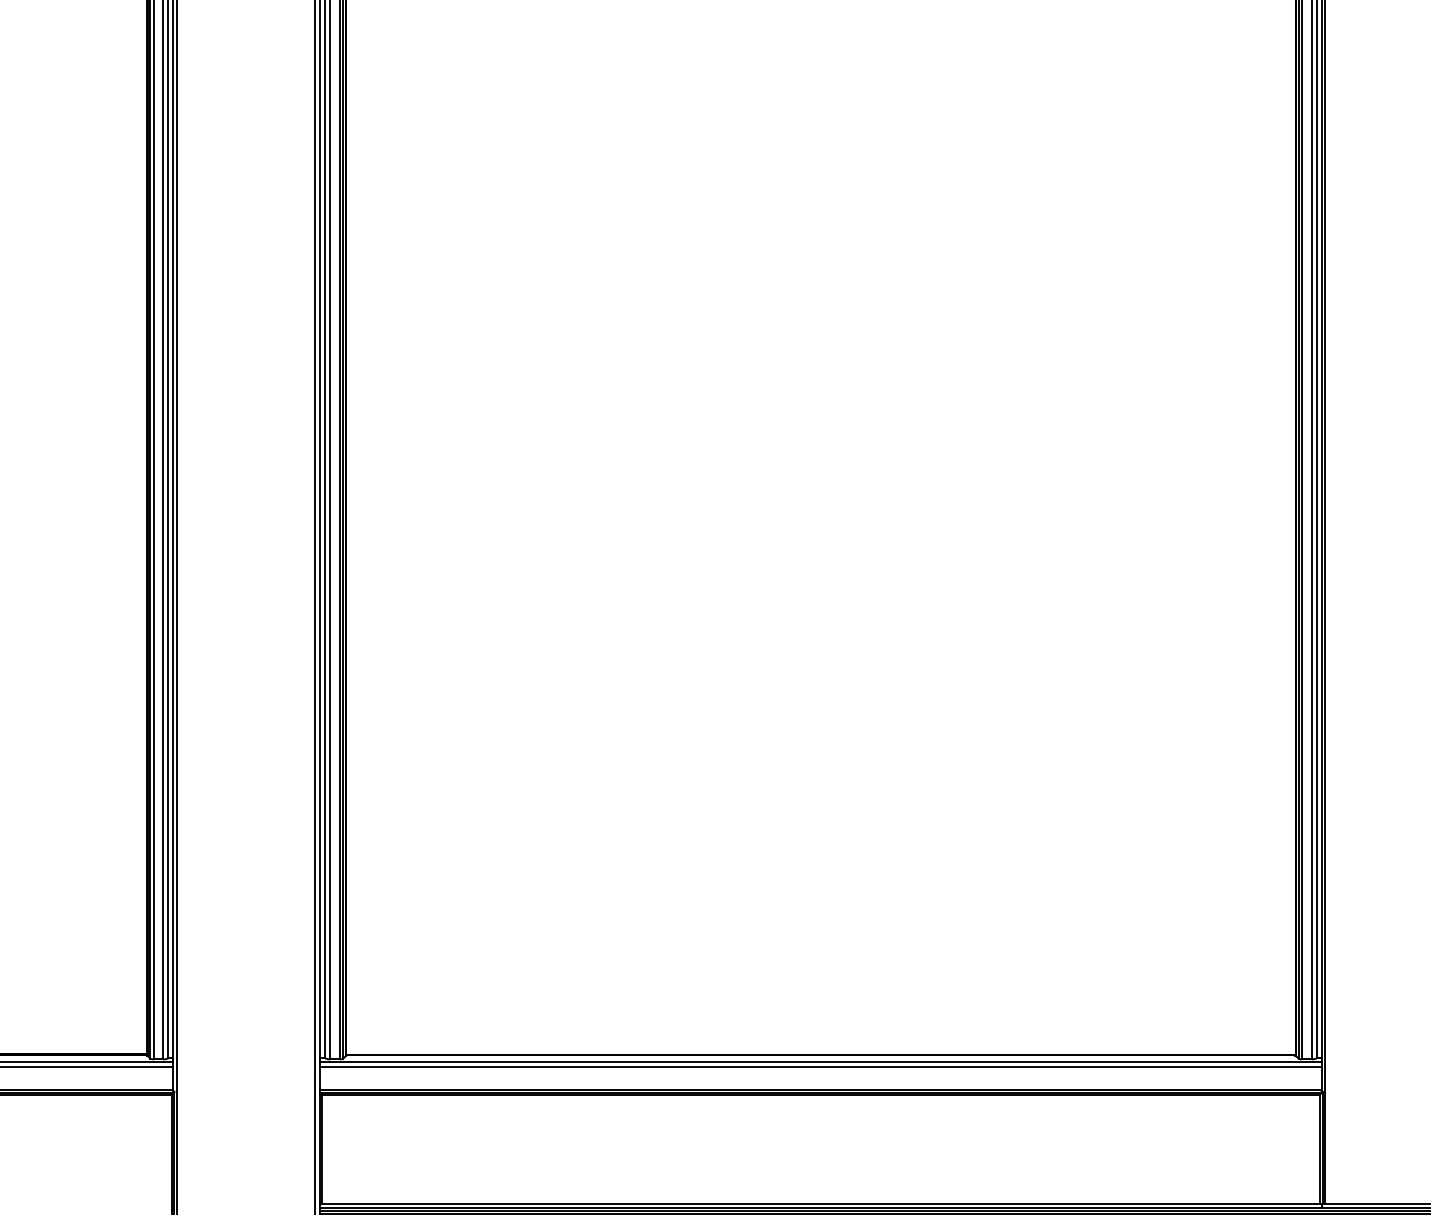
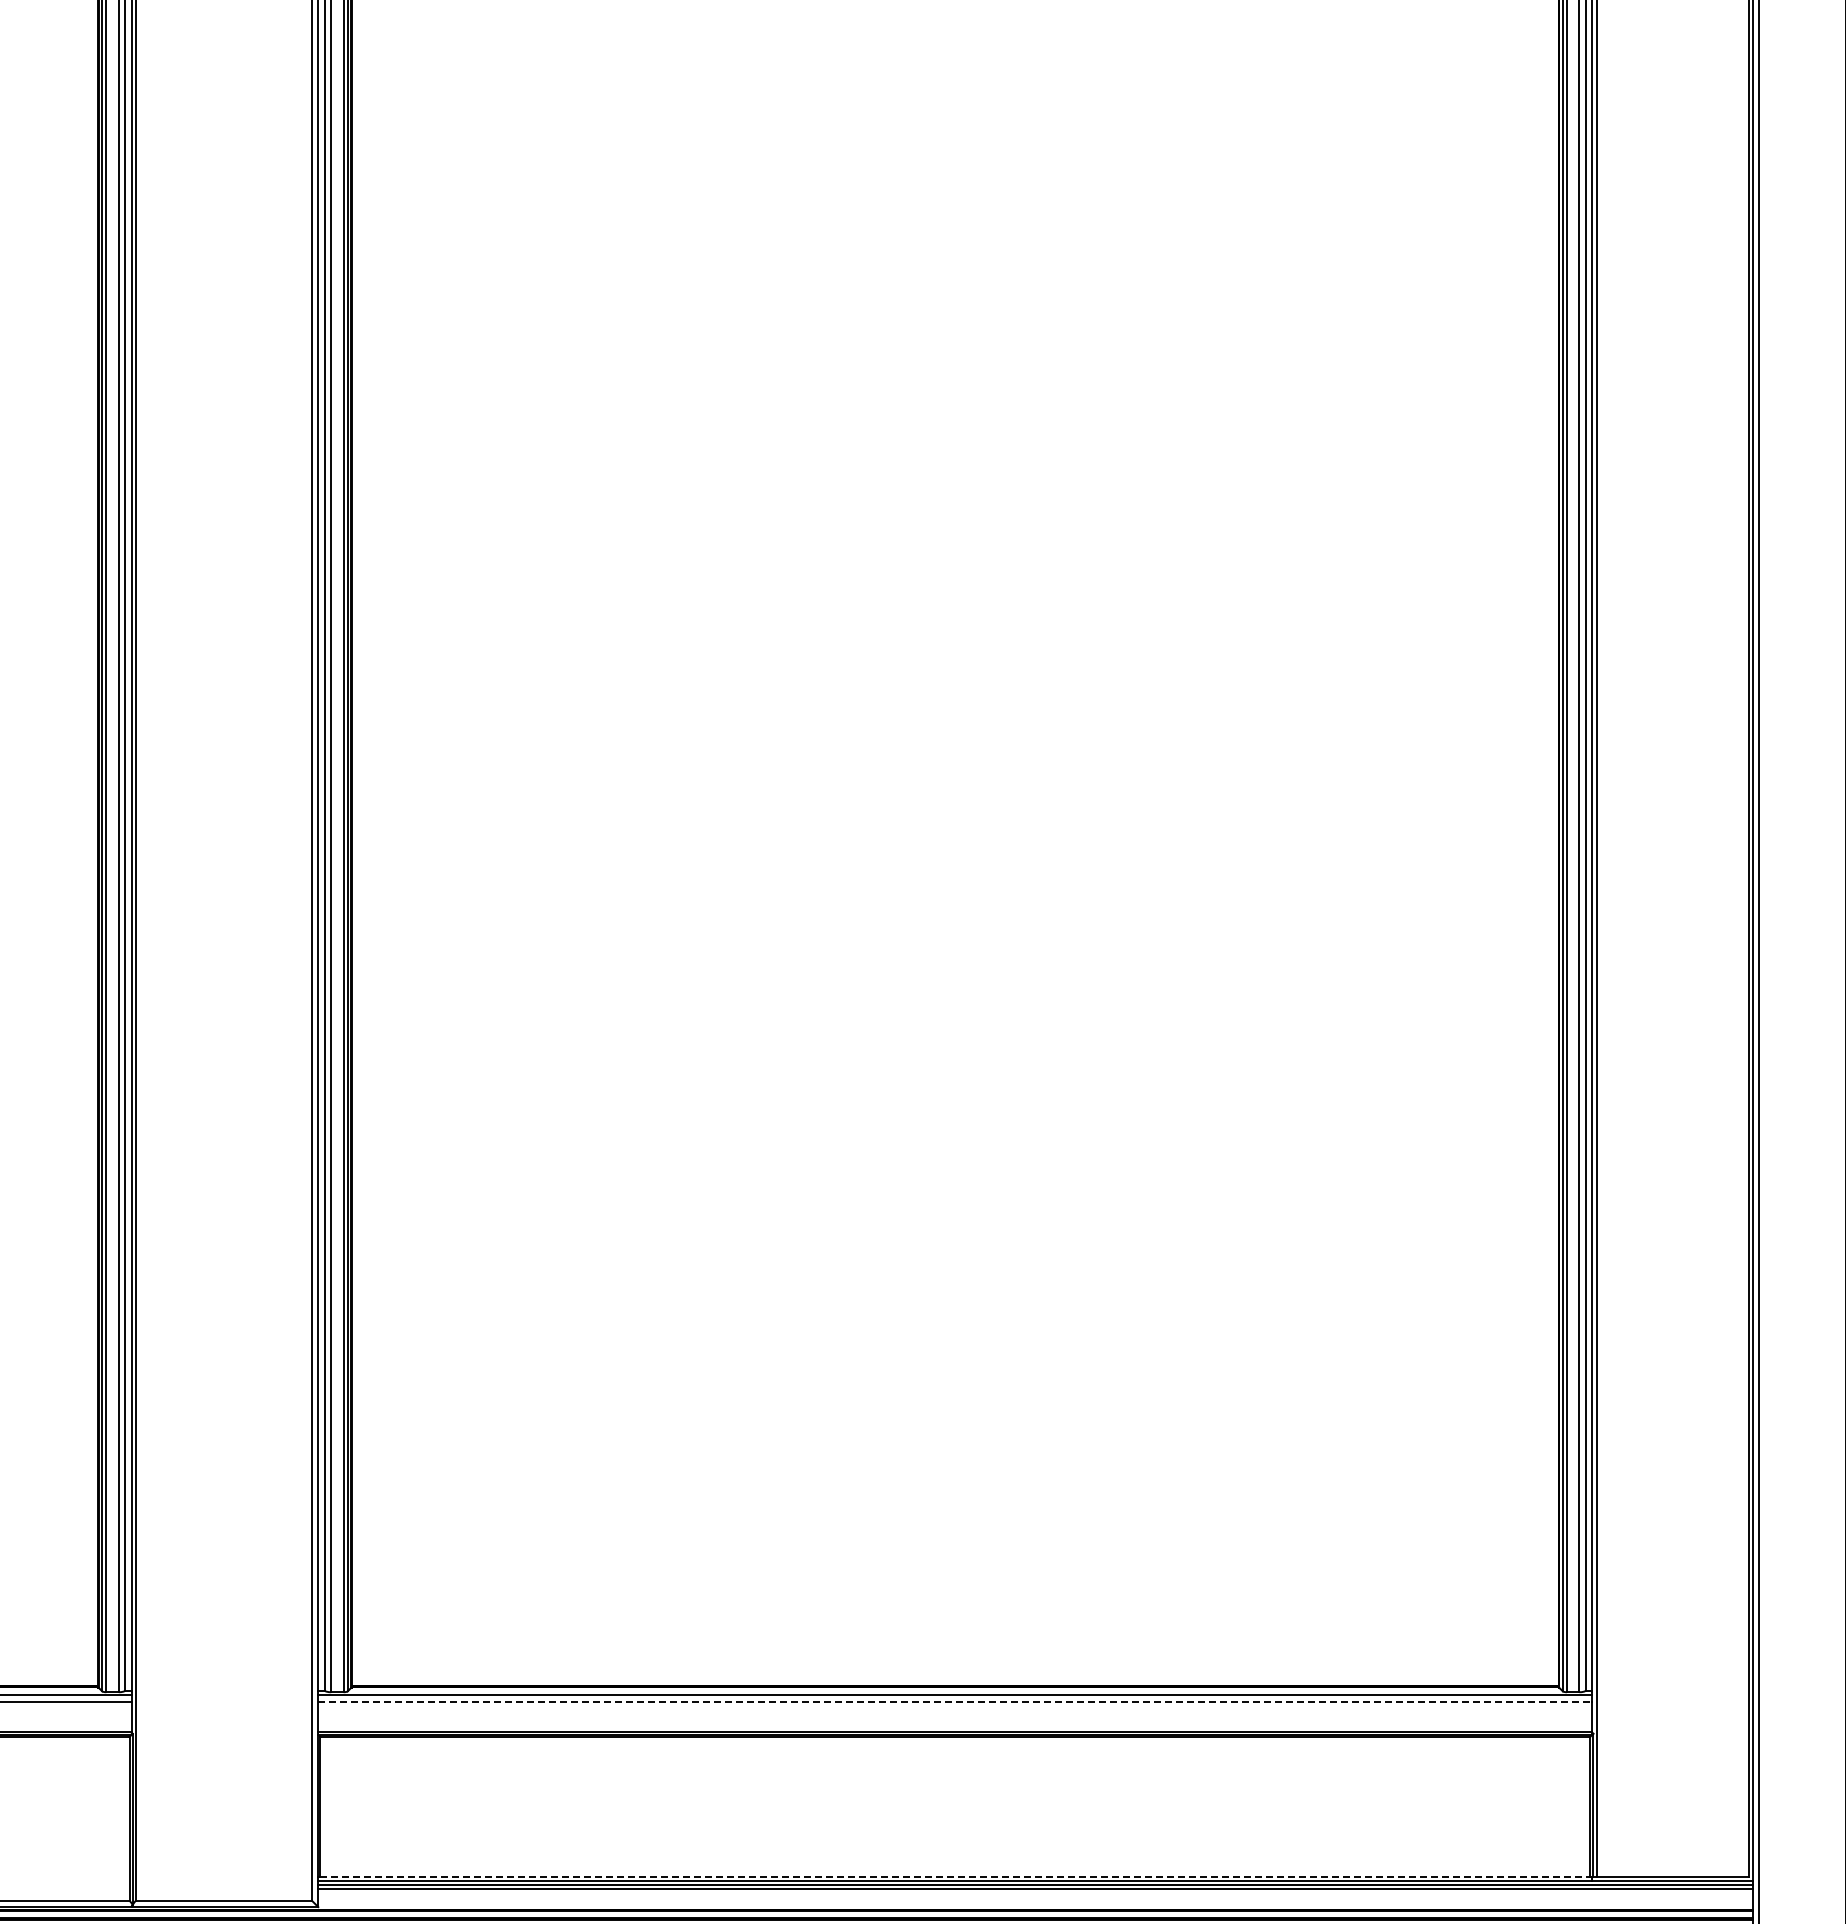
line: (821, 1066) -> (955, 1701), solid -> dashed
line: (821, 1204) -> (955, 1876), solid -> dashed

